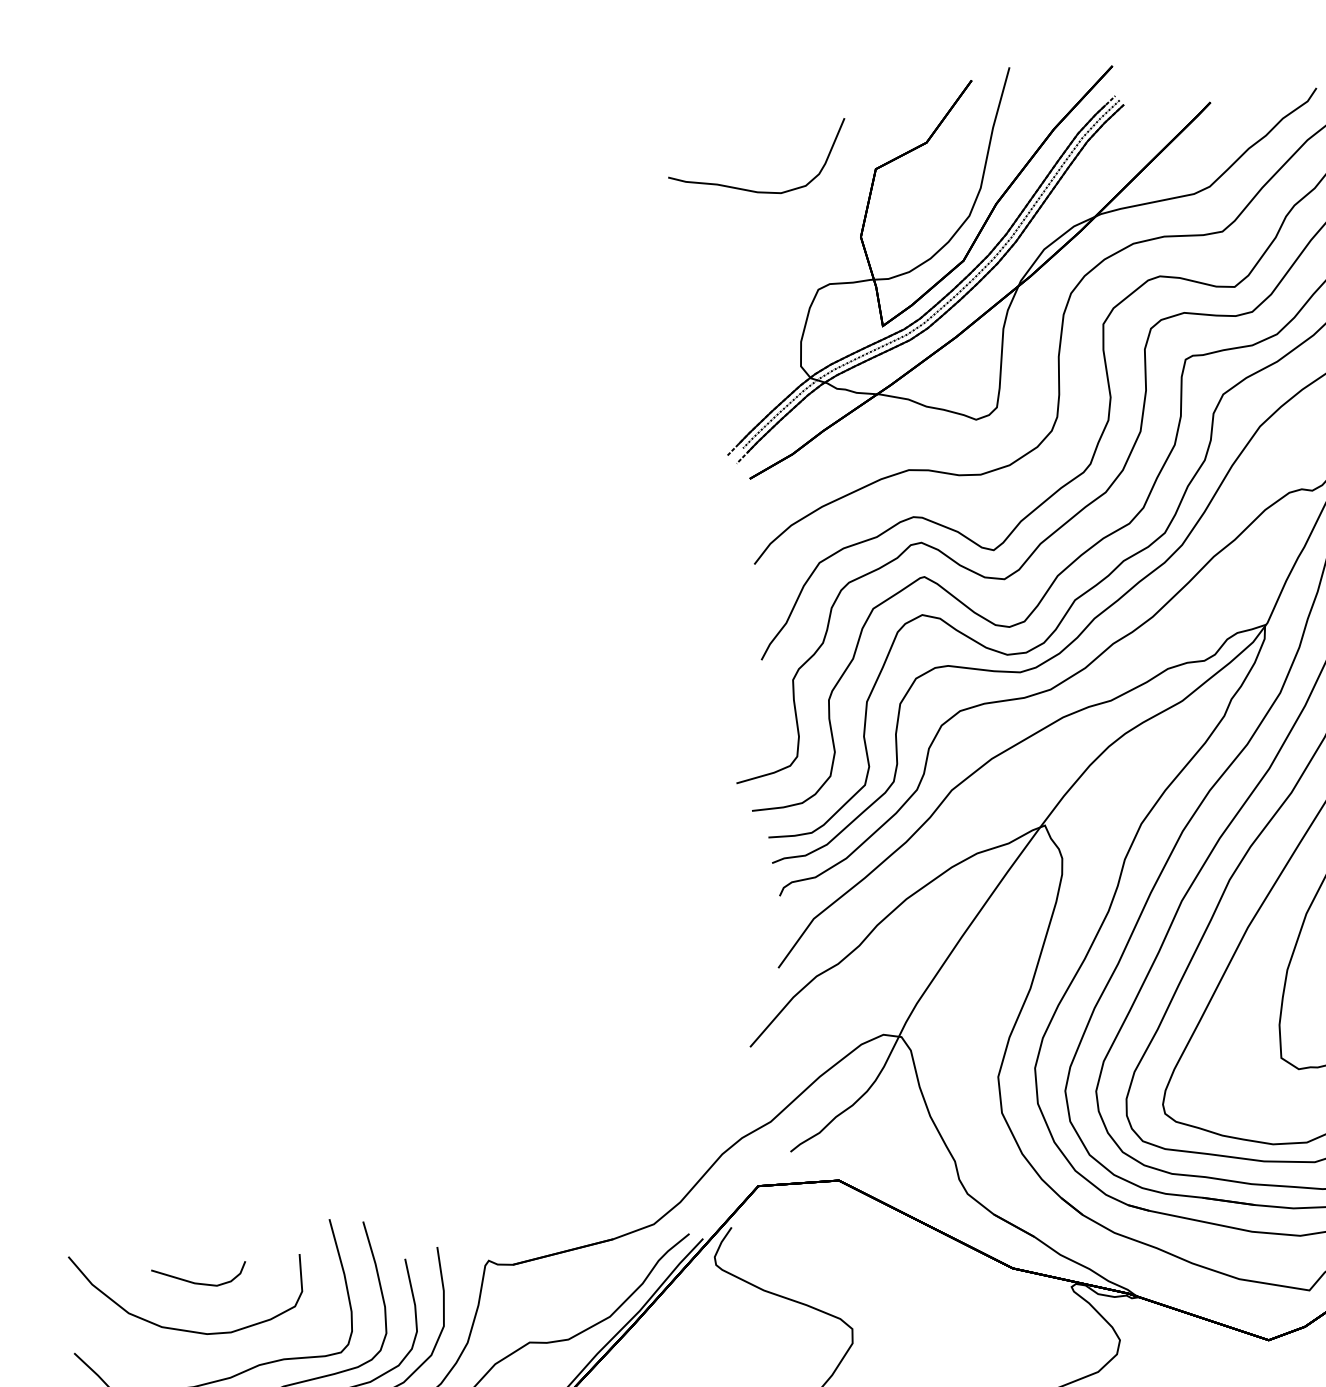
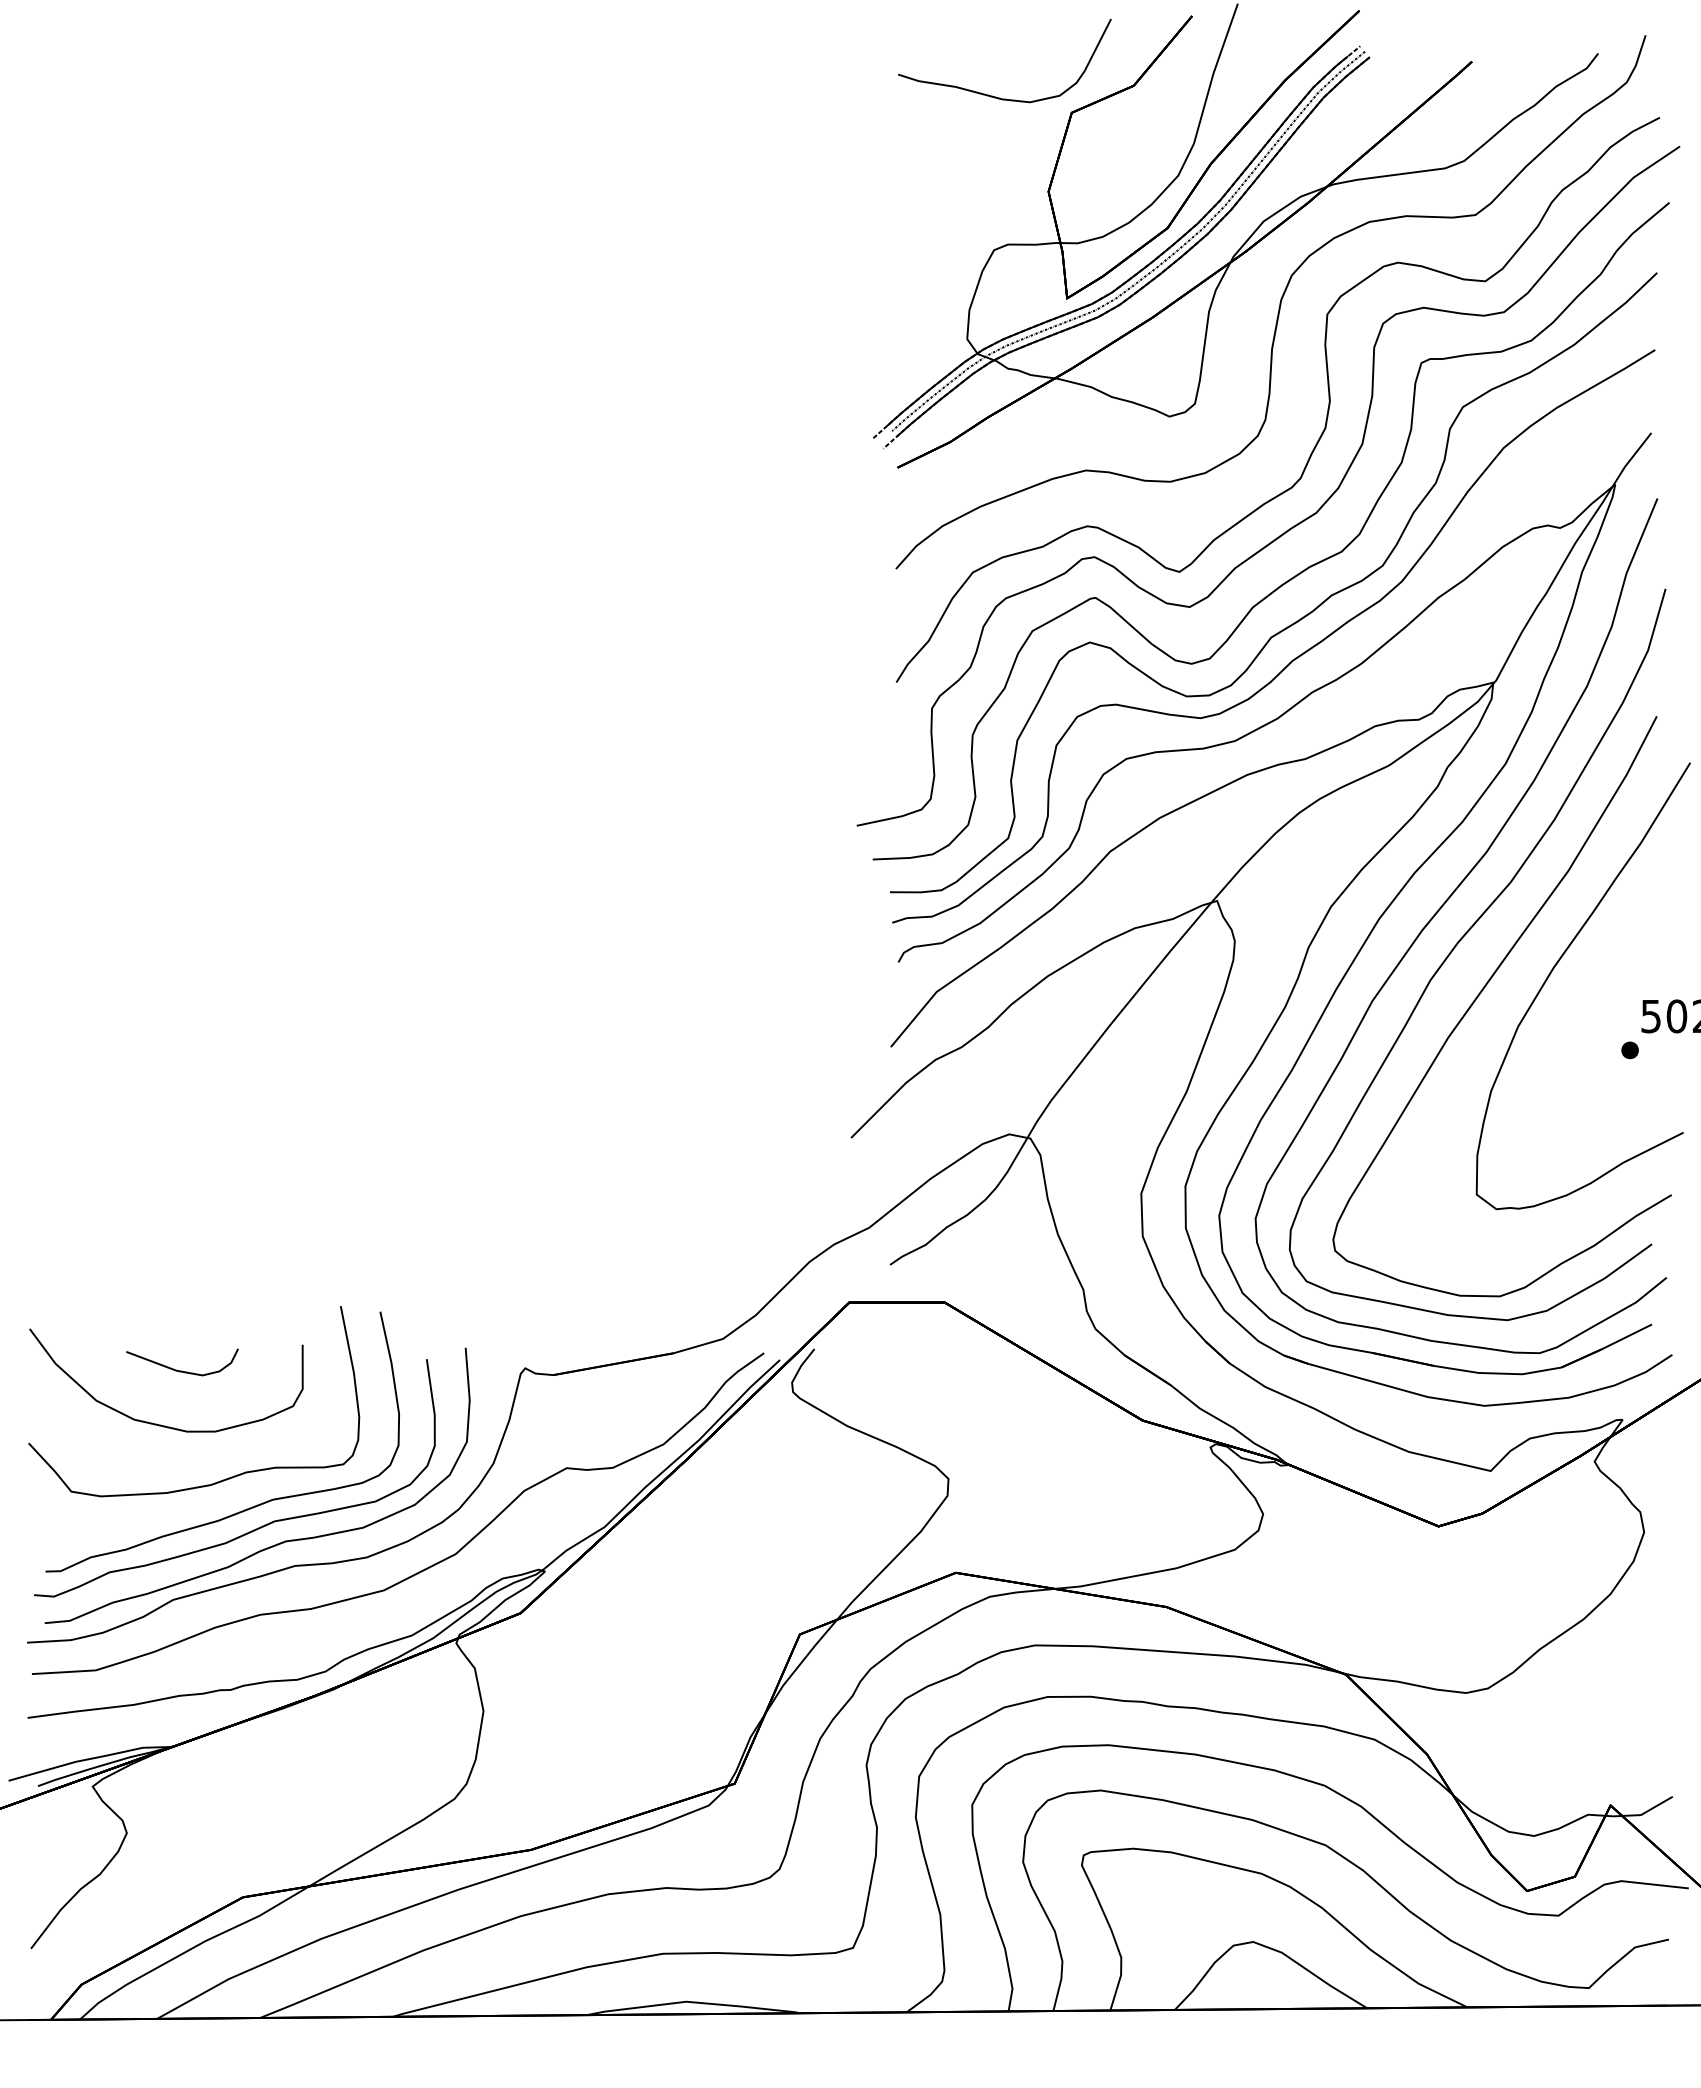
curve: (752, 190) -> (996, 96), moved

